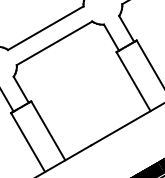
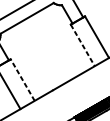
line: (133, 82) -> (82, 46), solid -> dashed
line: (48, 130) -> (22, 79), solid -> dashed

